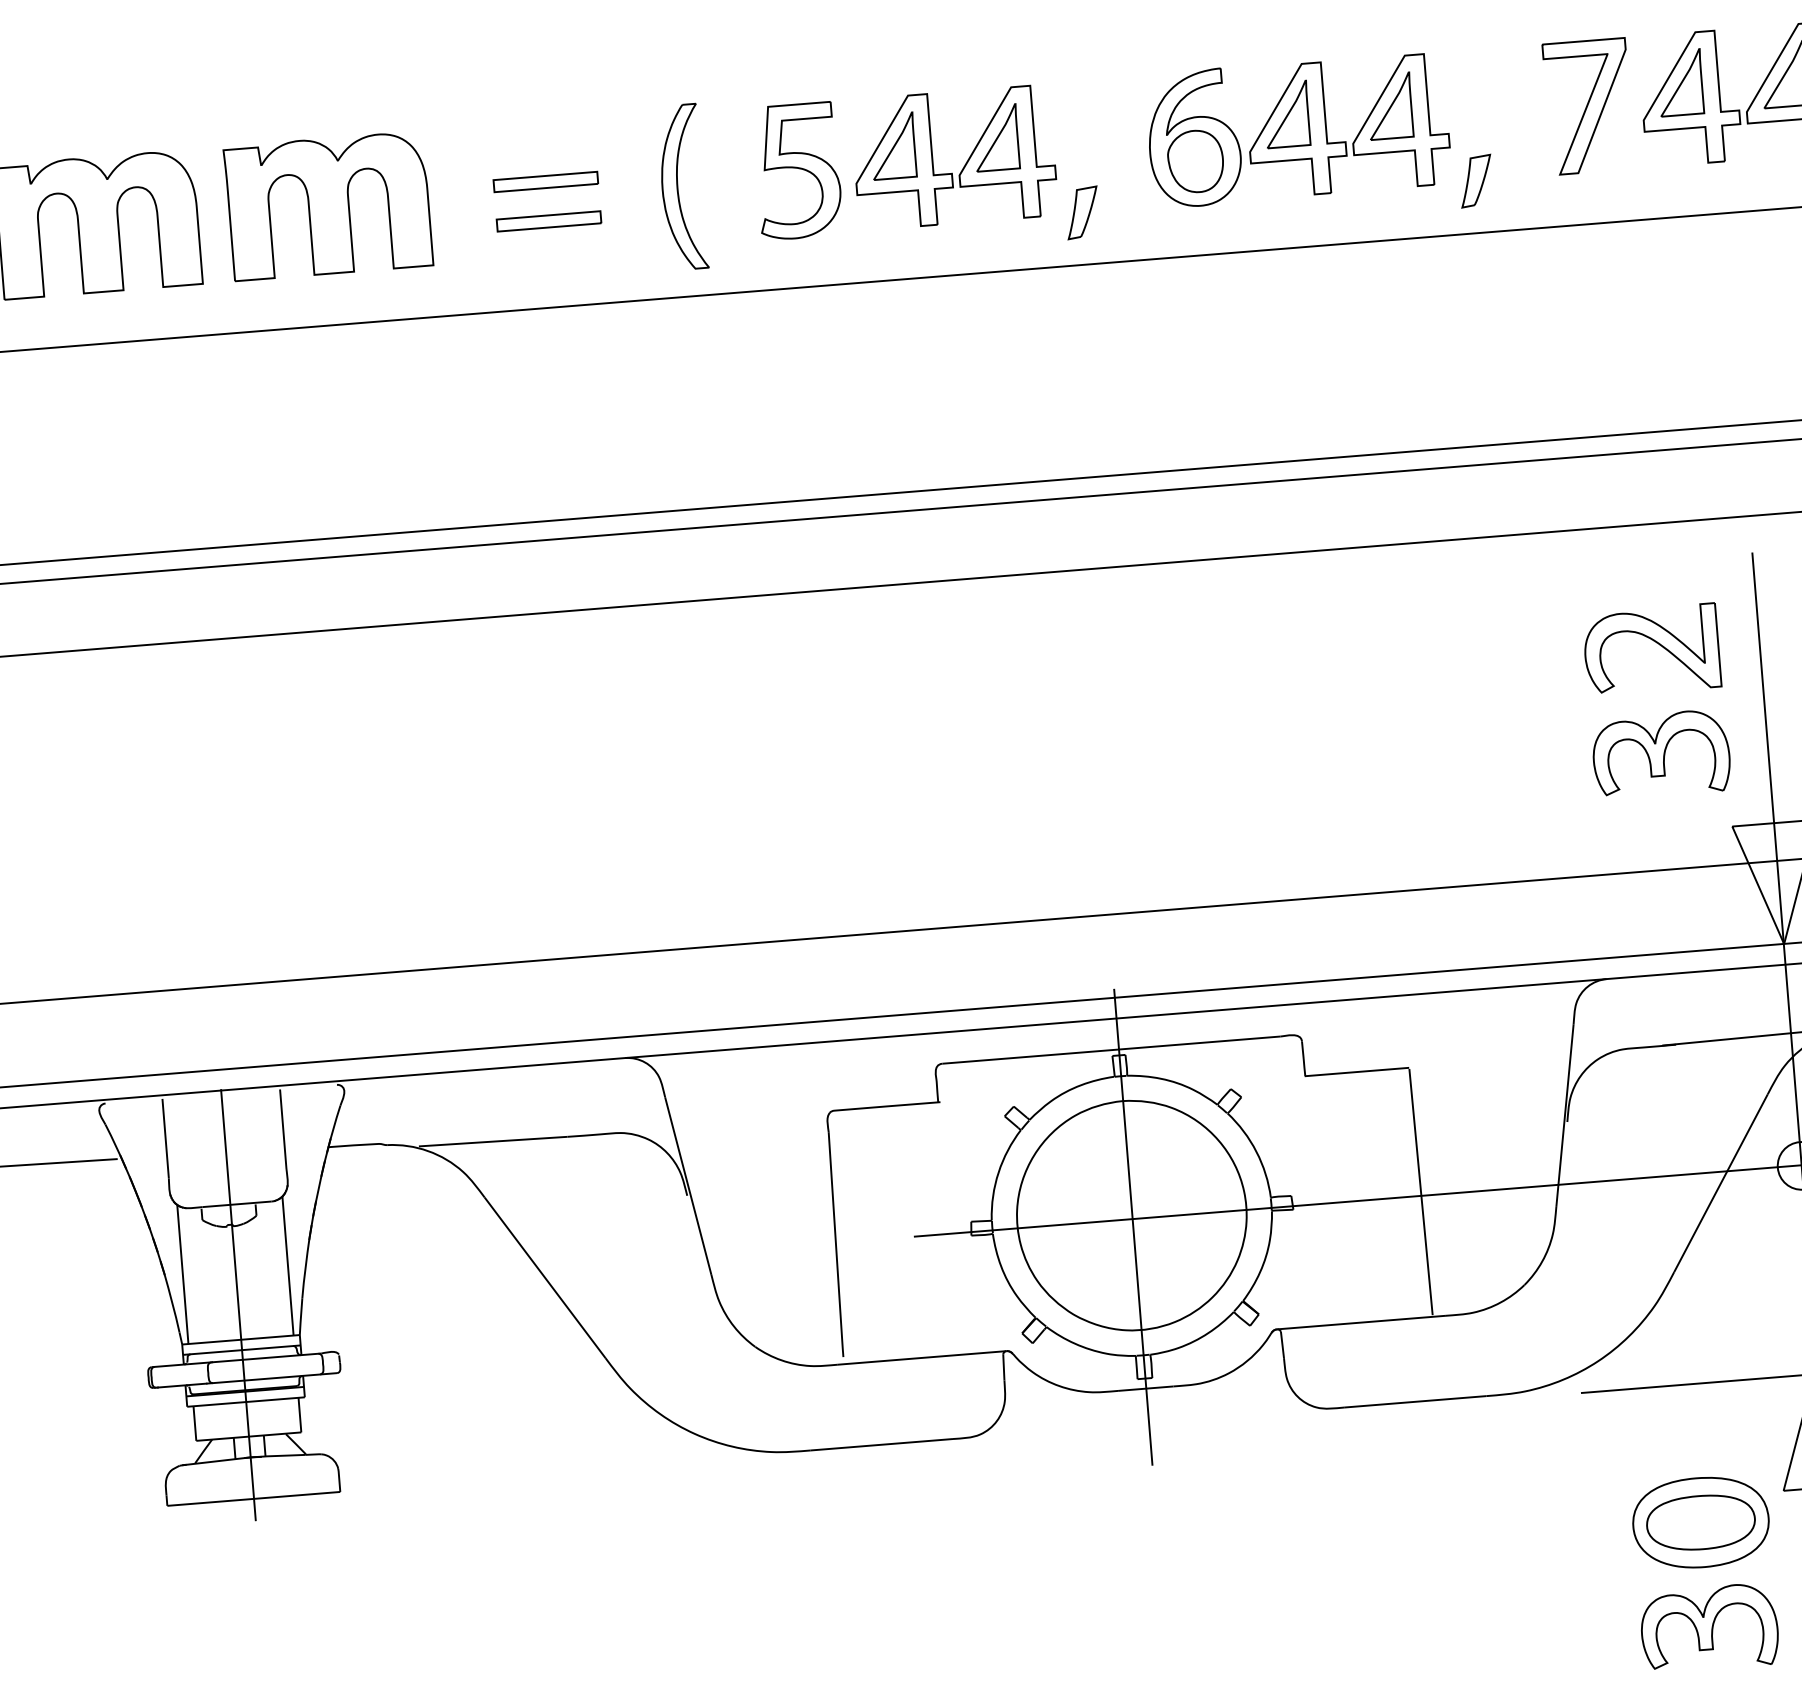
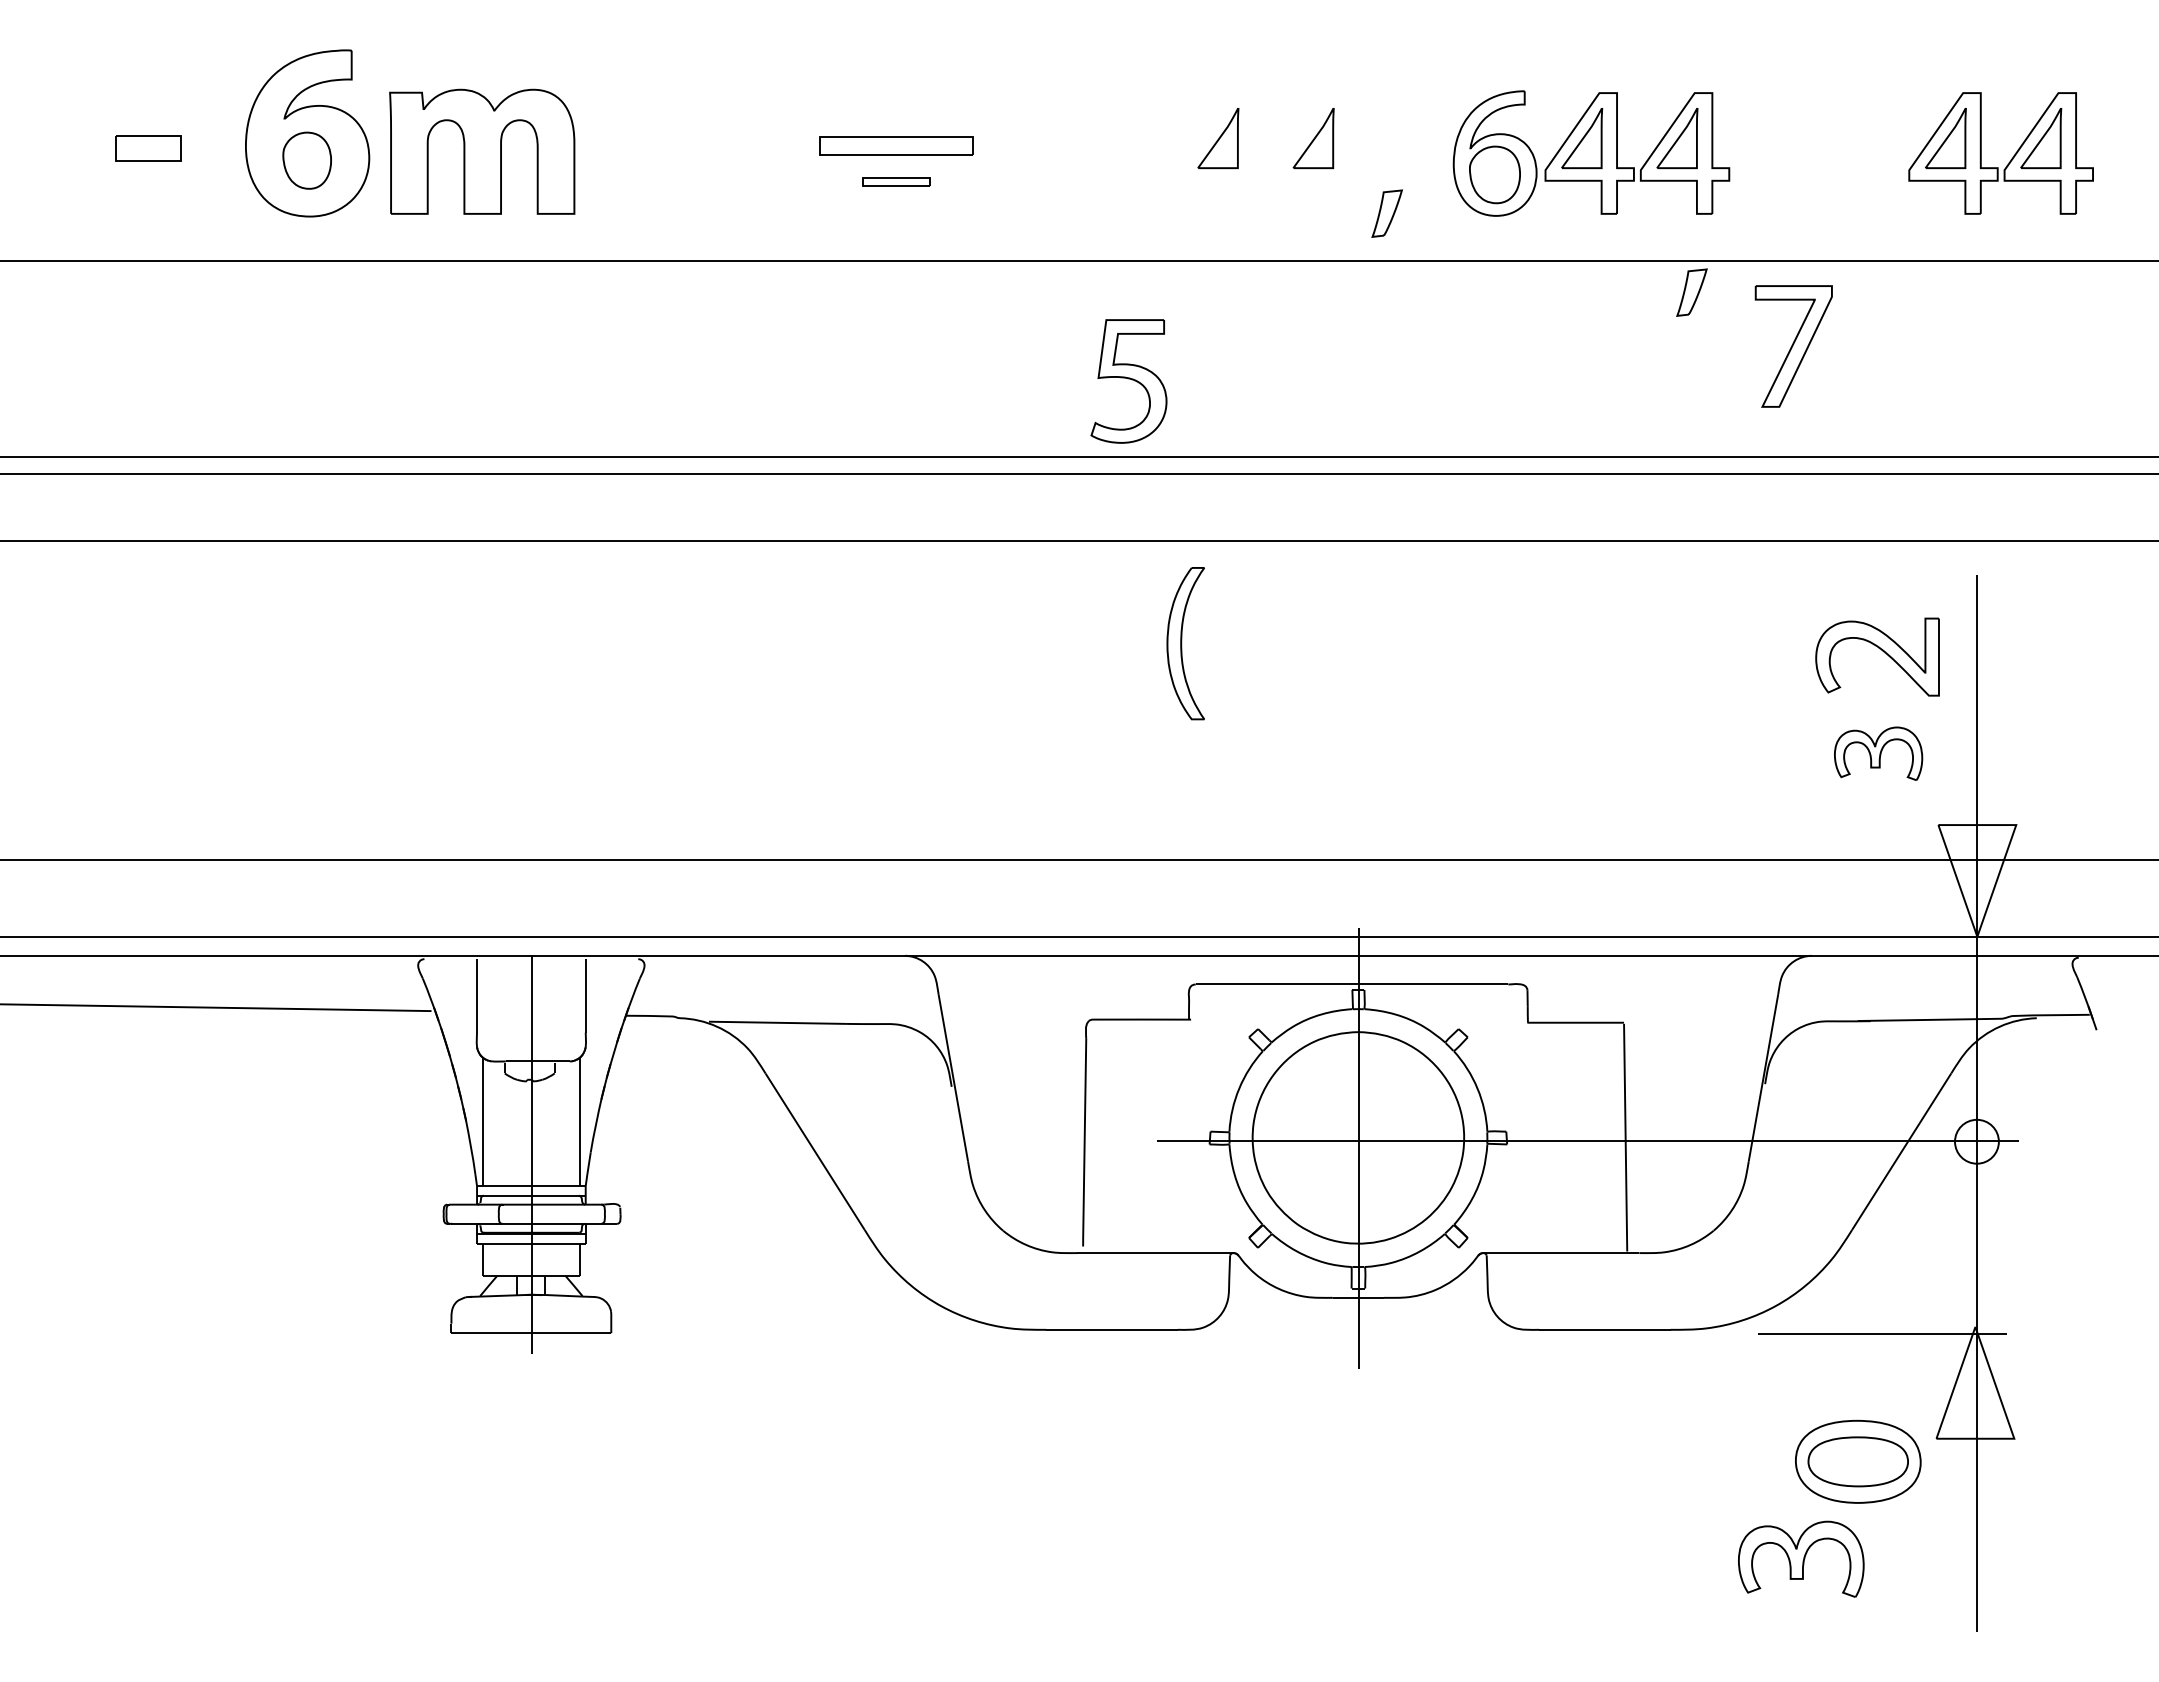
part: (1588, 106) -> (1793, 346), moved
part: (964, 164) -> (1282, 160), removed
part: (797, 171) -> (1128, 381), moved
part: (545, 181) -> (896, 145), size x1.6
part: (1475, 181) -> (1691, 292), moved
part: (682, 187) -> (1185, 643), moved
part: (328, 205) -> (695, 151), removed
part: (548, 221) -> (896, 182), size x0.7
part: (1661, 754) -> (1878, 753), size x0.7
part: (1709, 1627) -> (1801, 1558), moved

